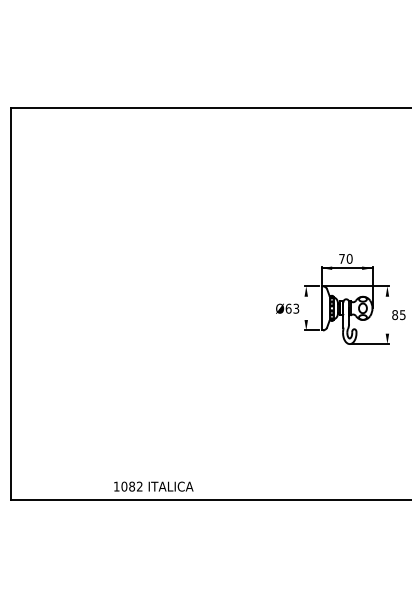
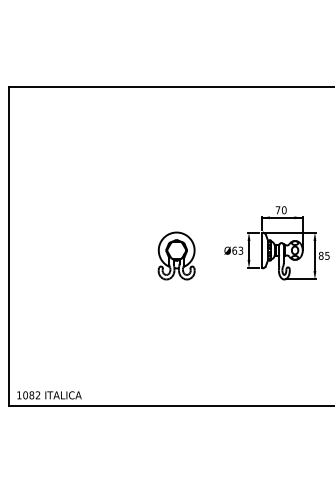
line: (306, 307) -> (249, 249), added
part: (217, 314) -> (176, 255), added
line: (387, 314) -> (315, 255), added
text: (153, 486) -> (49, 395), moved

